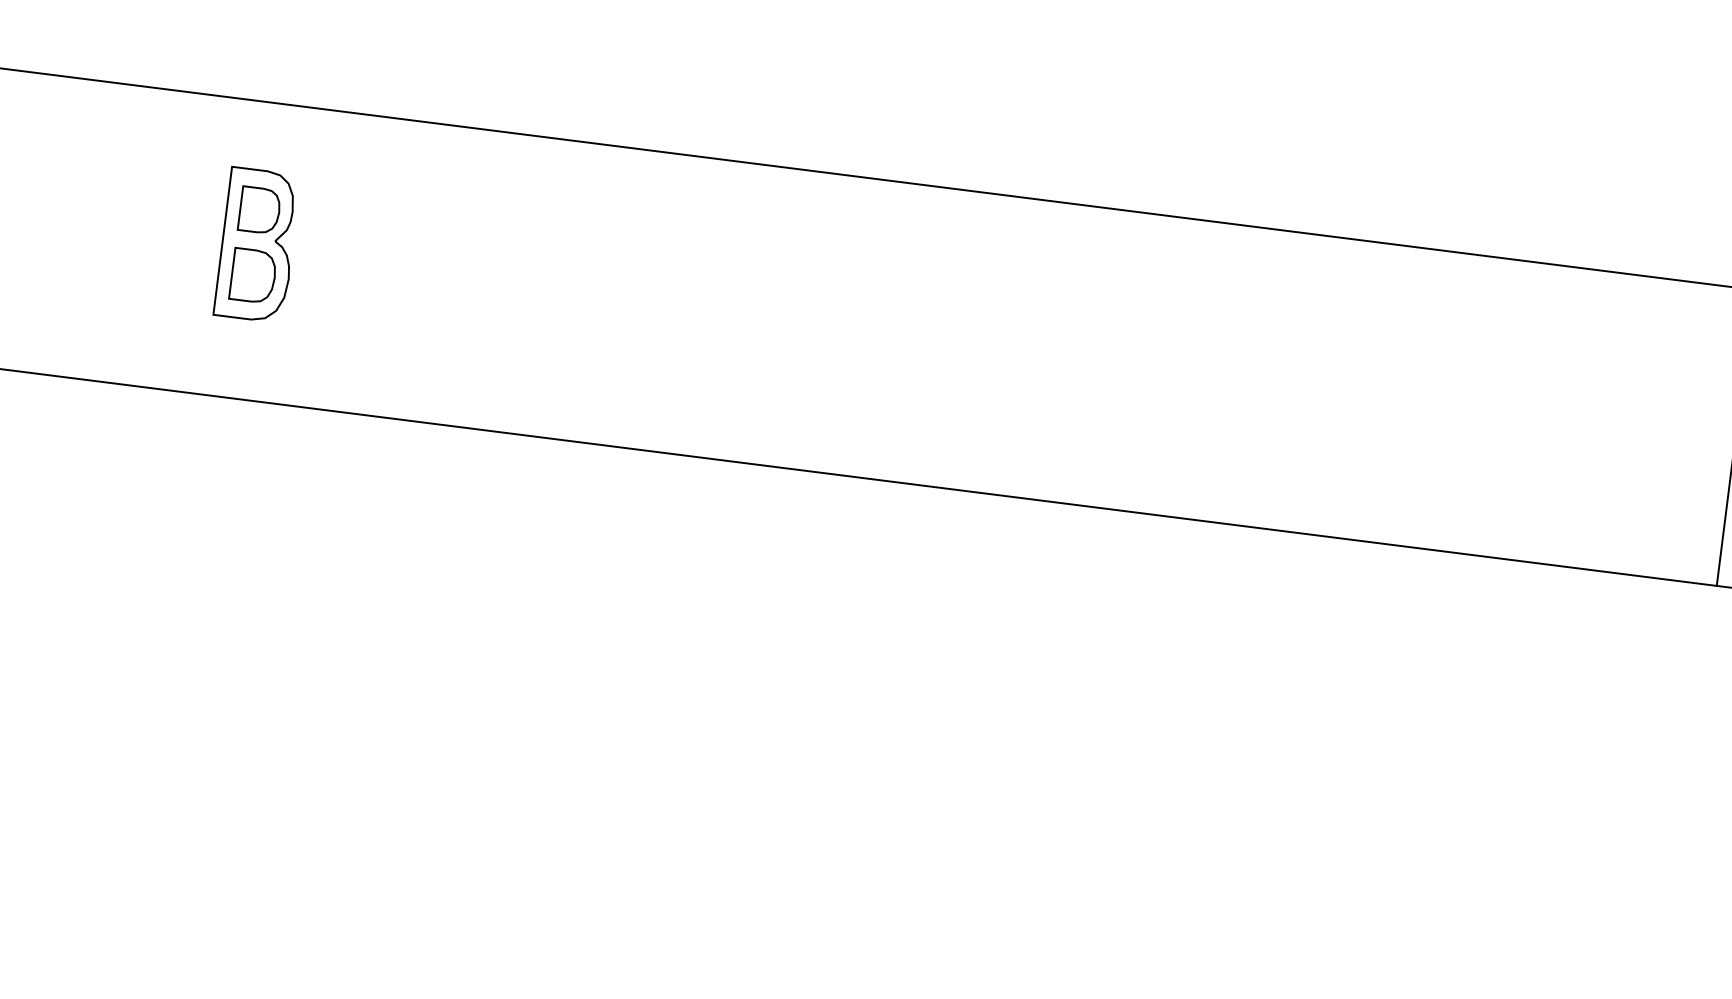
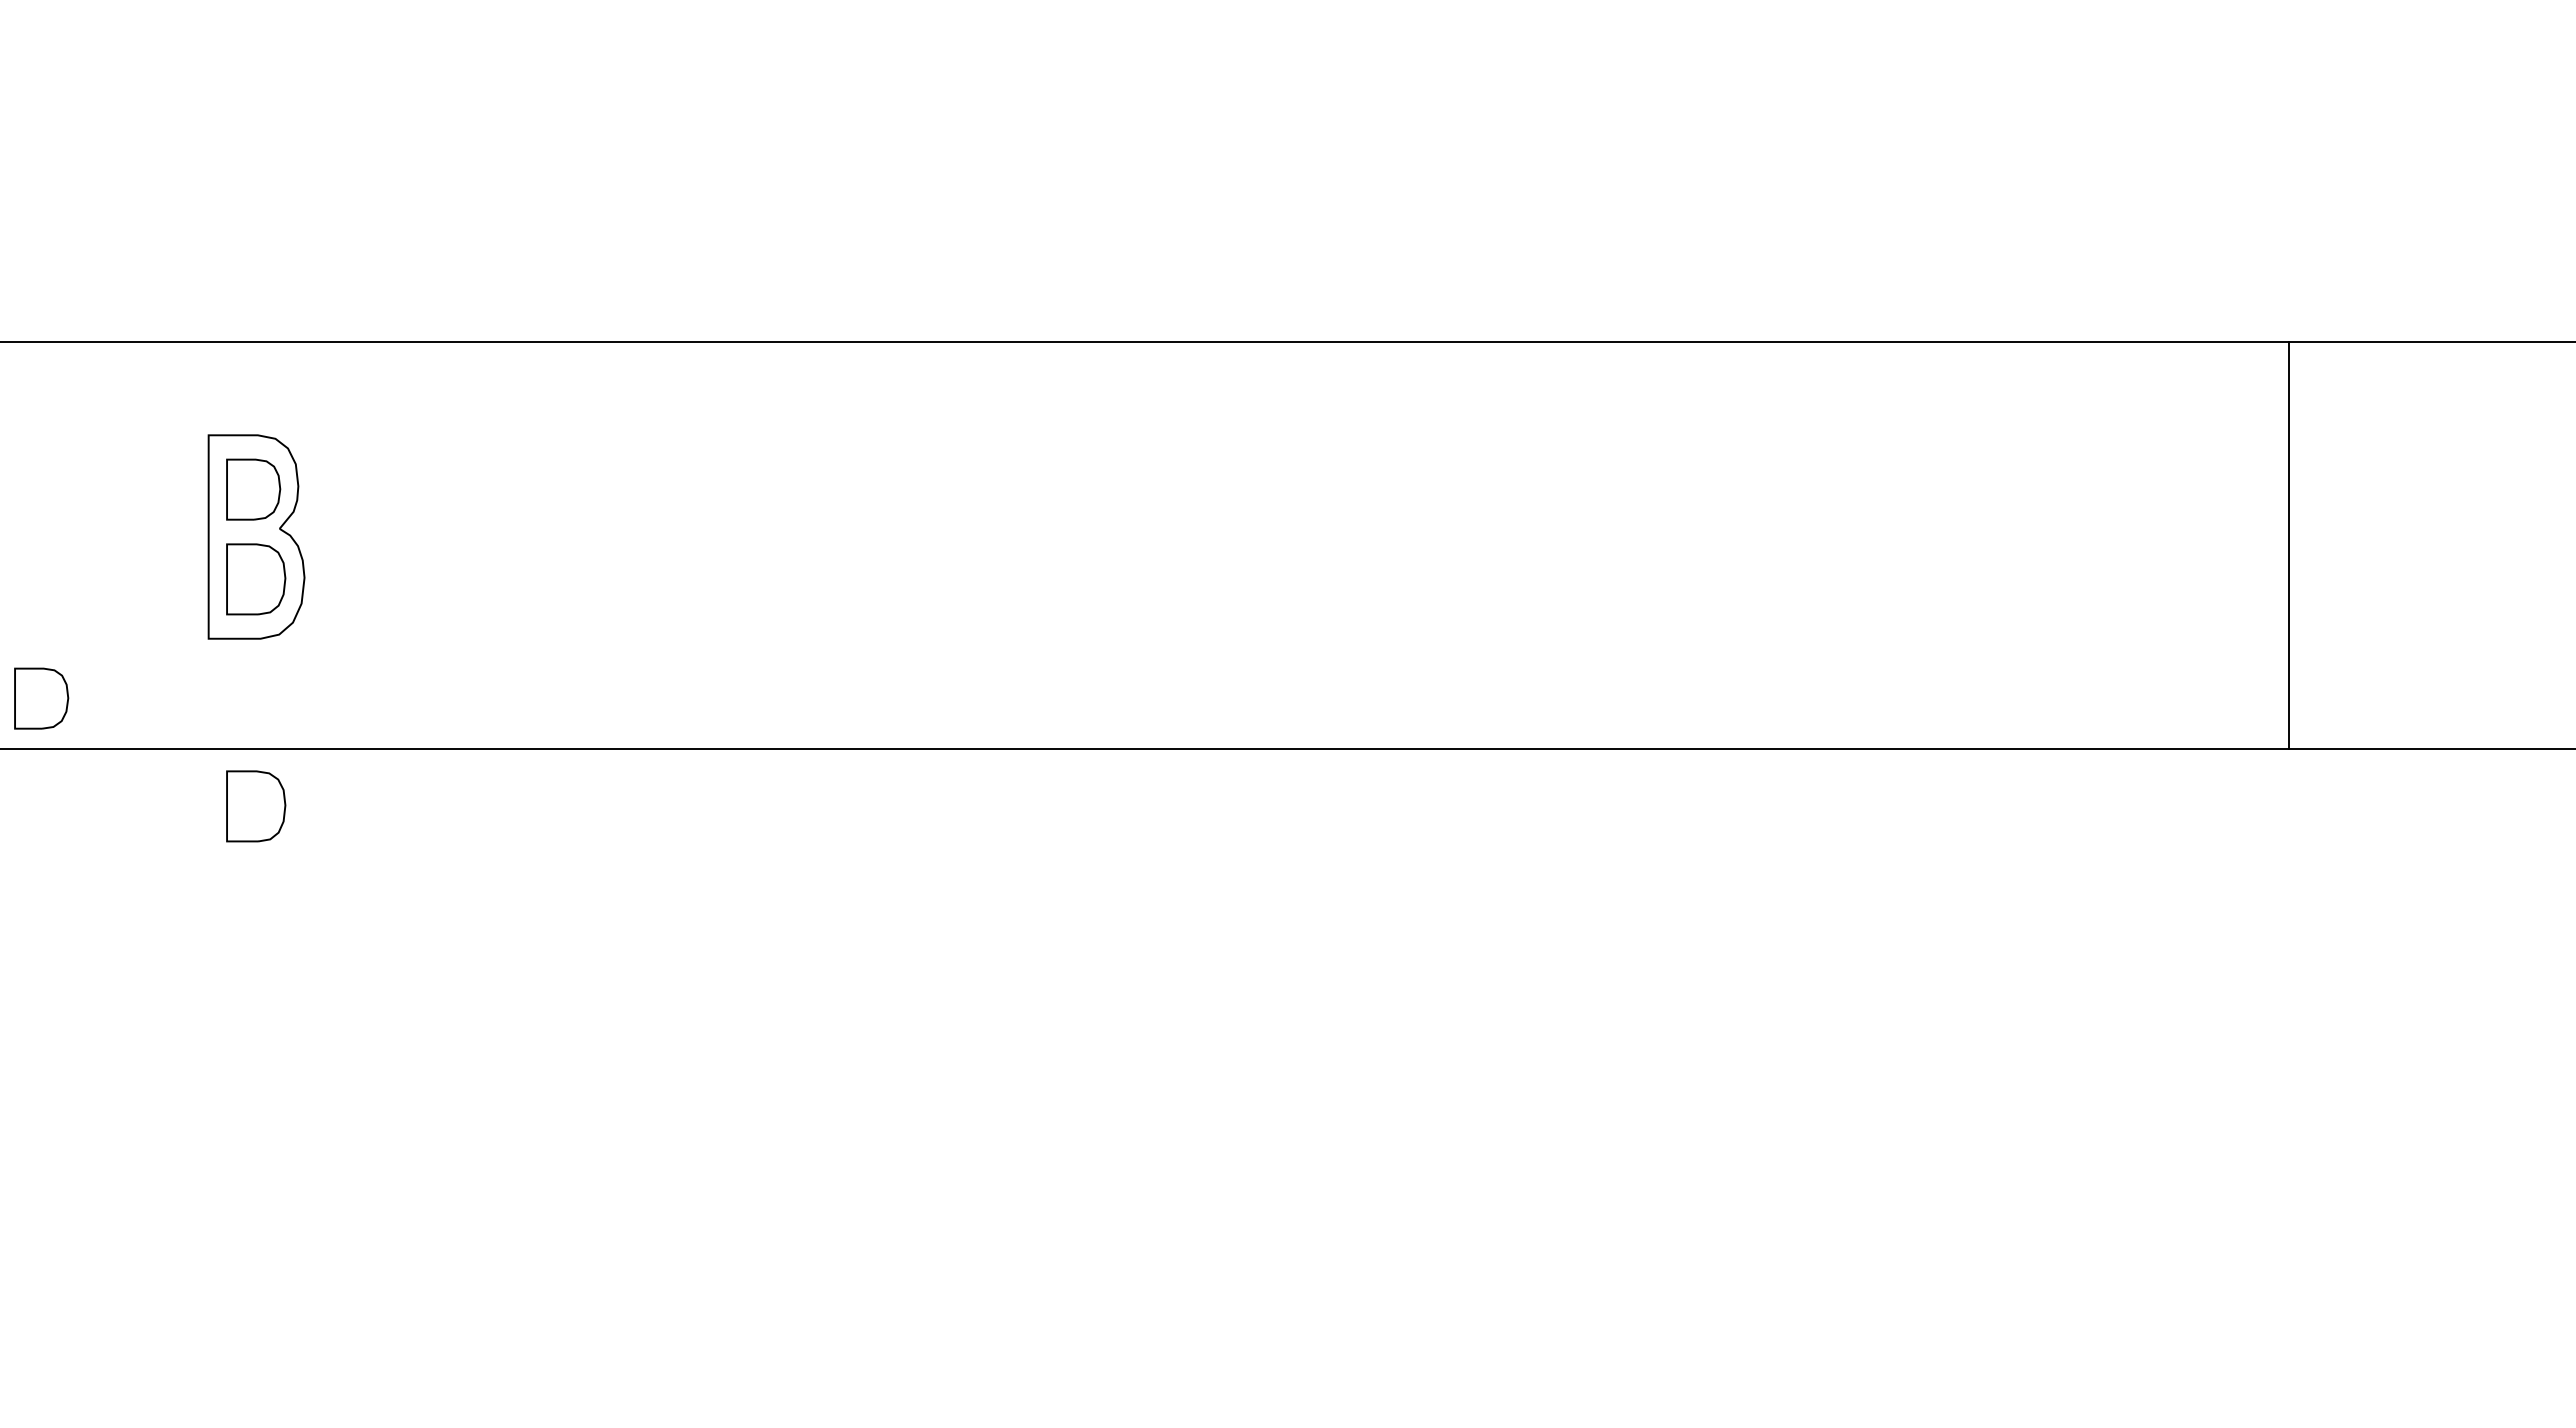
part: (86, 342) -> (41, 698), added
part: (232, 441) -> (256, 806), added

